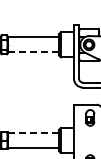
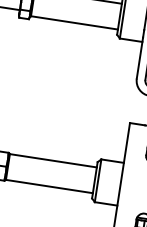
line: (34, 52) -> (76, 23), dashed -> solid
line: (33, 132) -> (53, 159), dashed -> solid

